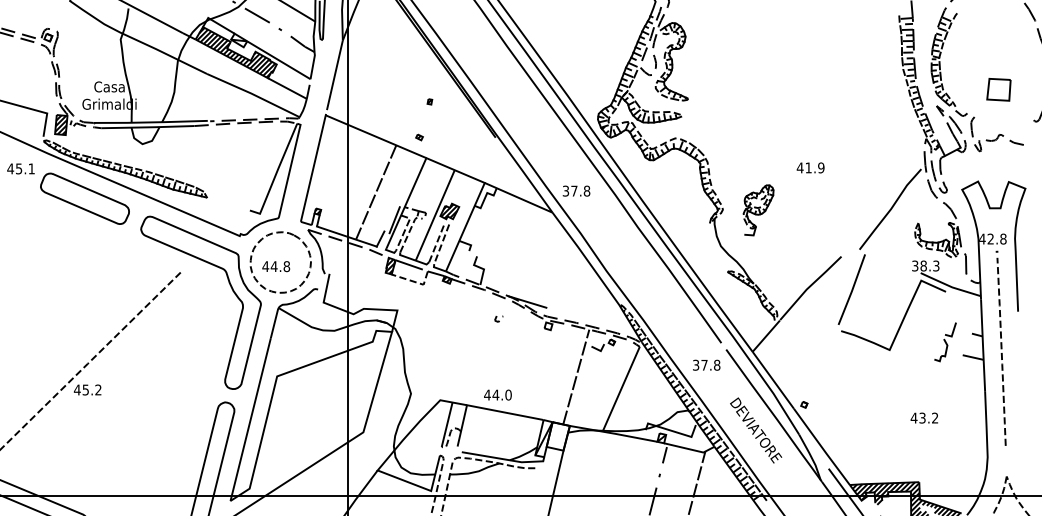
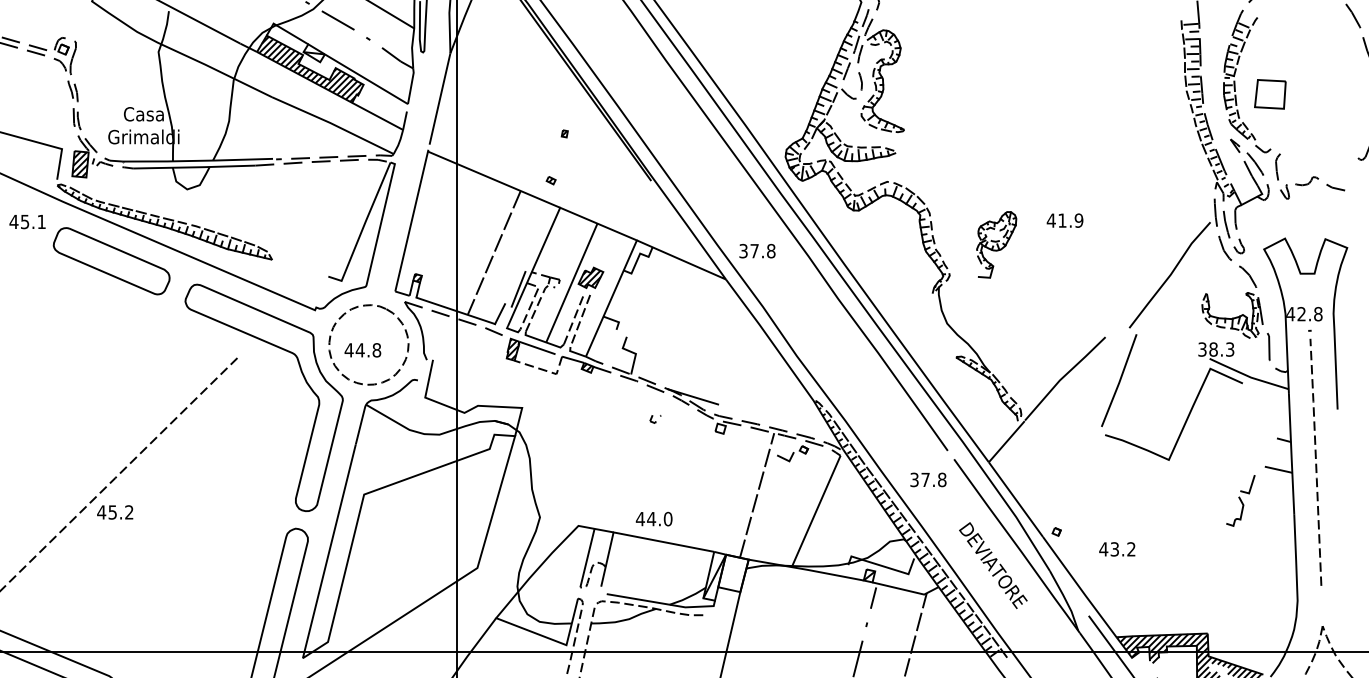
part: (998, 89) -> (1269, 93), moved
part: (758, 210) -> (996, 245), moved
part: (945, 342) -> (1240, 501), moved
text: (923, 417) -> (1116, 548), moved

